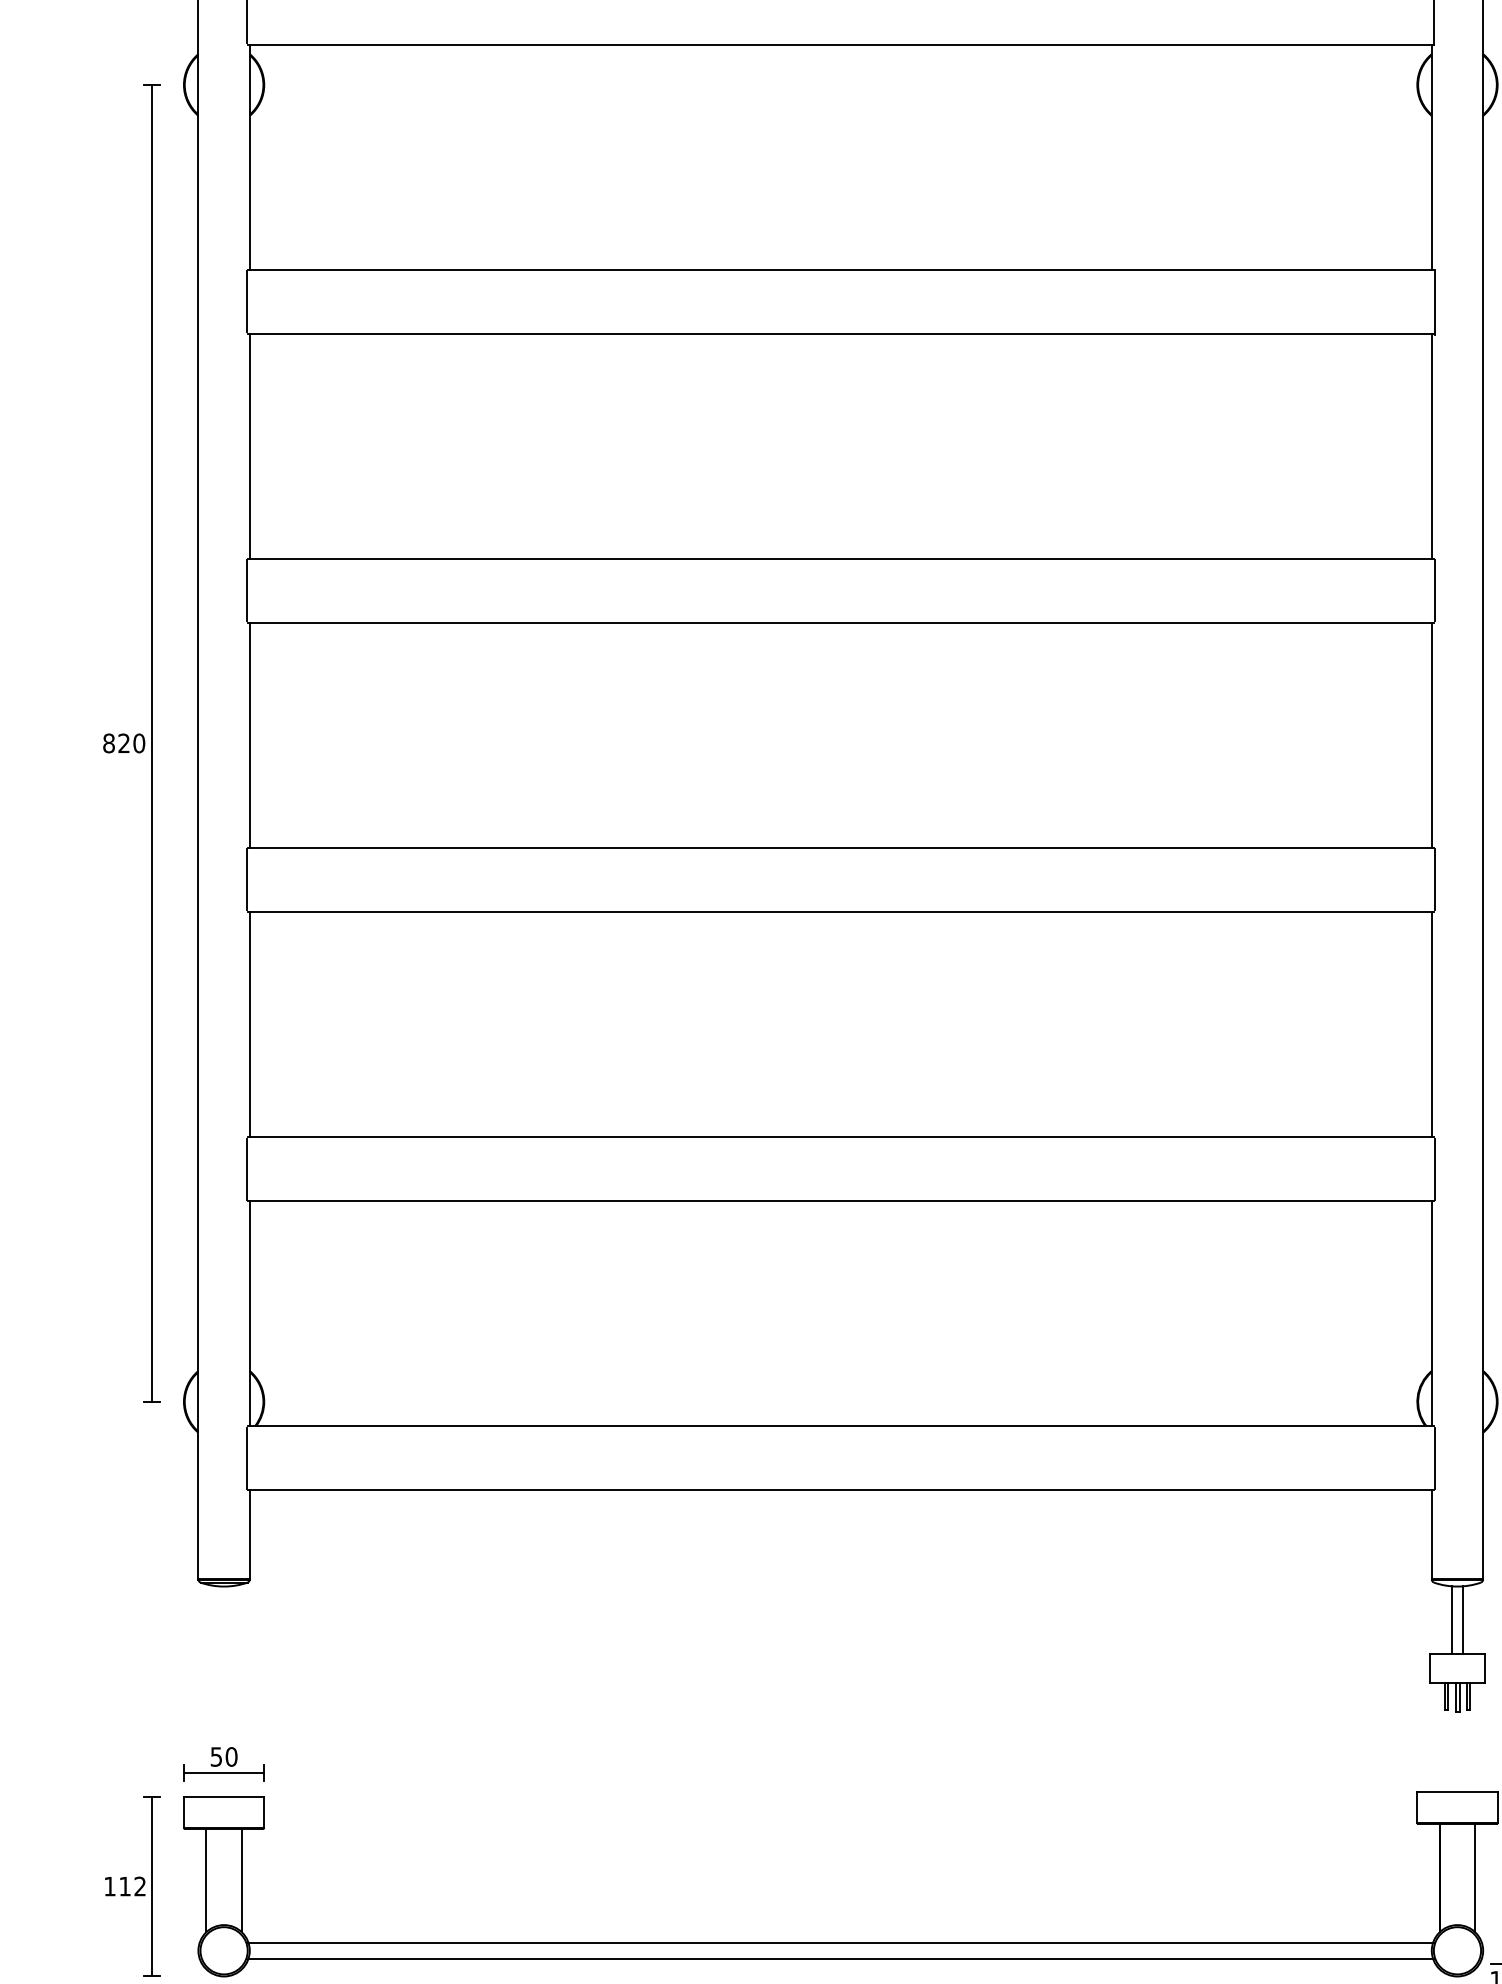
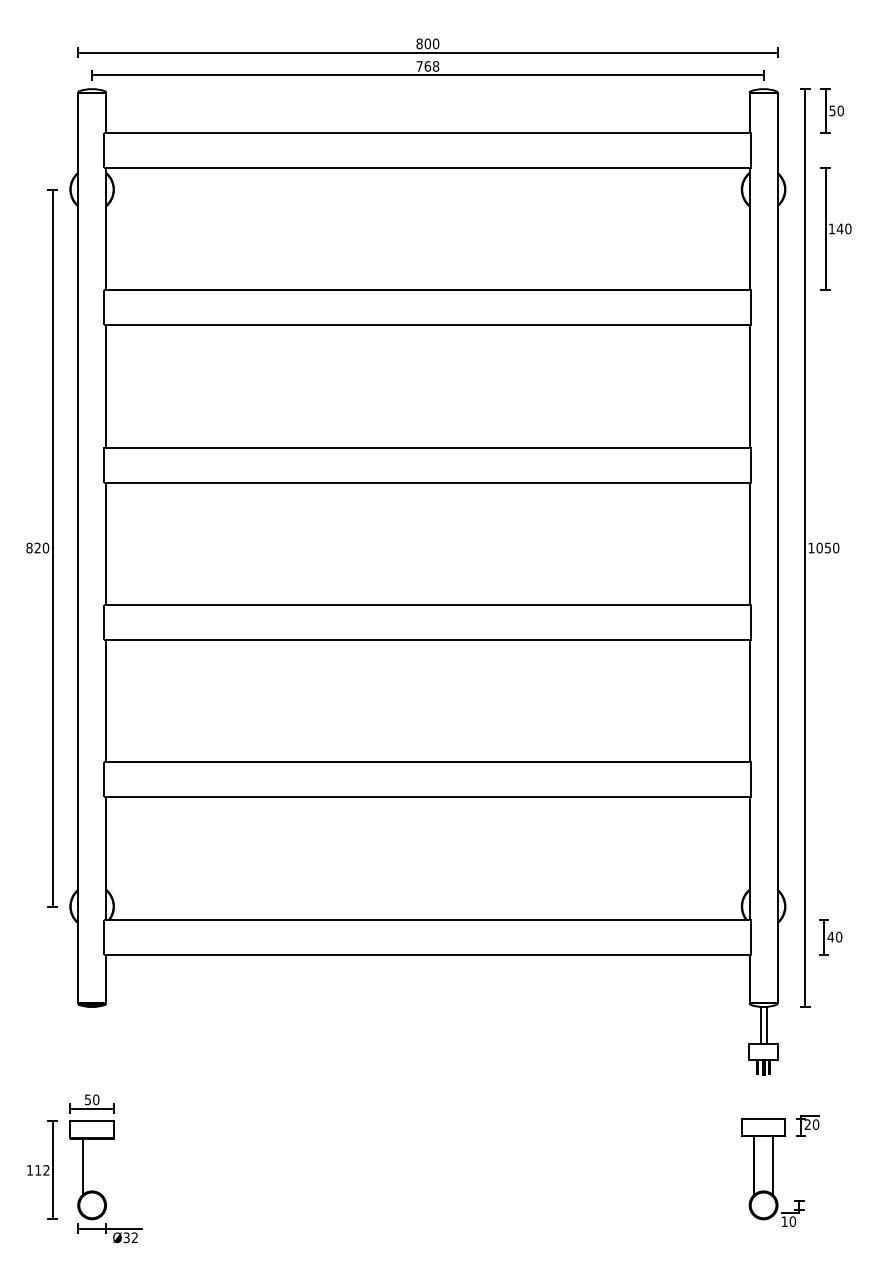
line: (241, 1879) -> (101, 1166), removed
line: (840, 1941) -> (427, 1200), removed
line: (840, 1958) -> (427, 1209), removed

